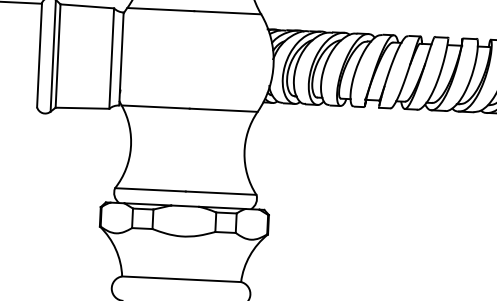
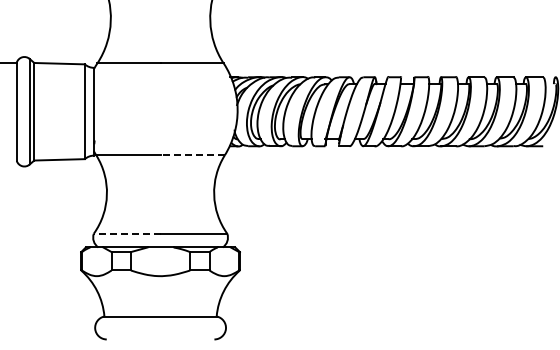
line: (223, 110) -> (192, 155), solid -> dashed
line: (149, 189) -> (126, 233), solid -> dashed

